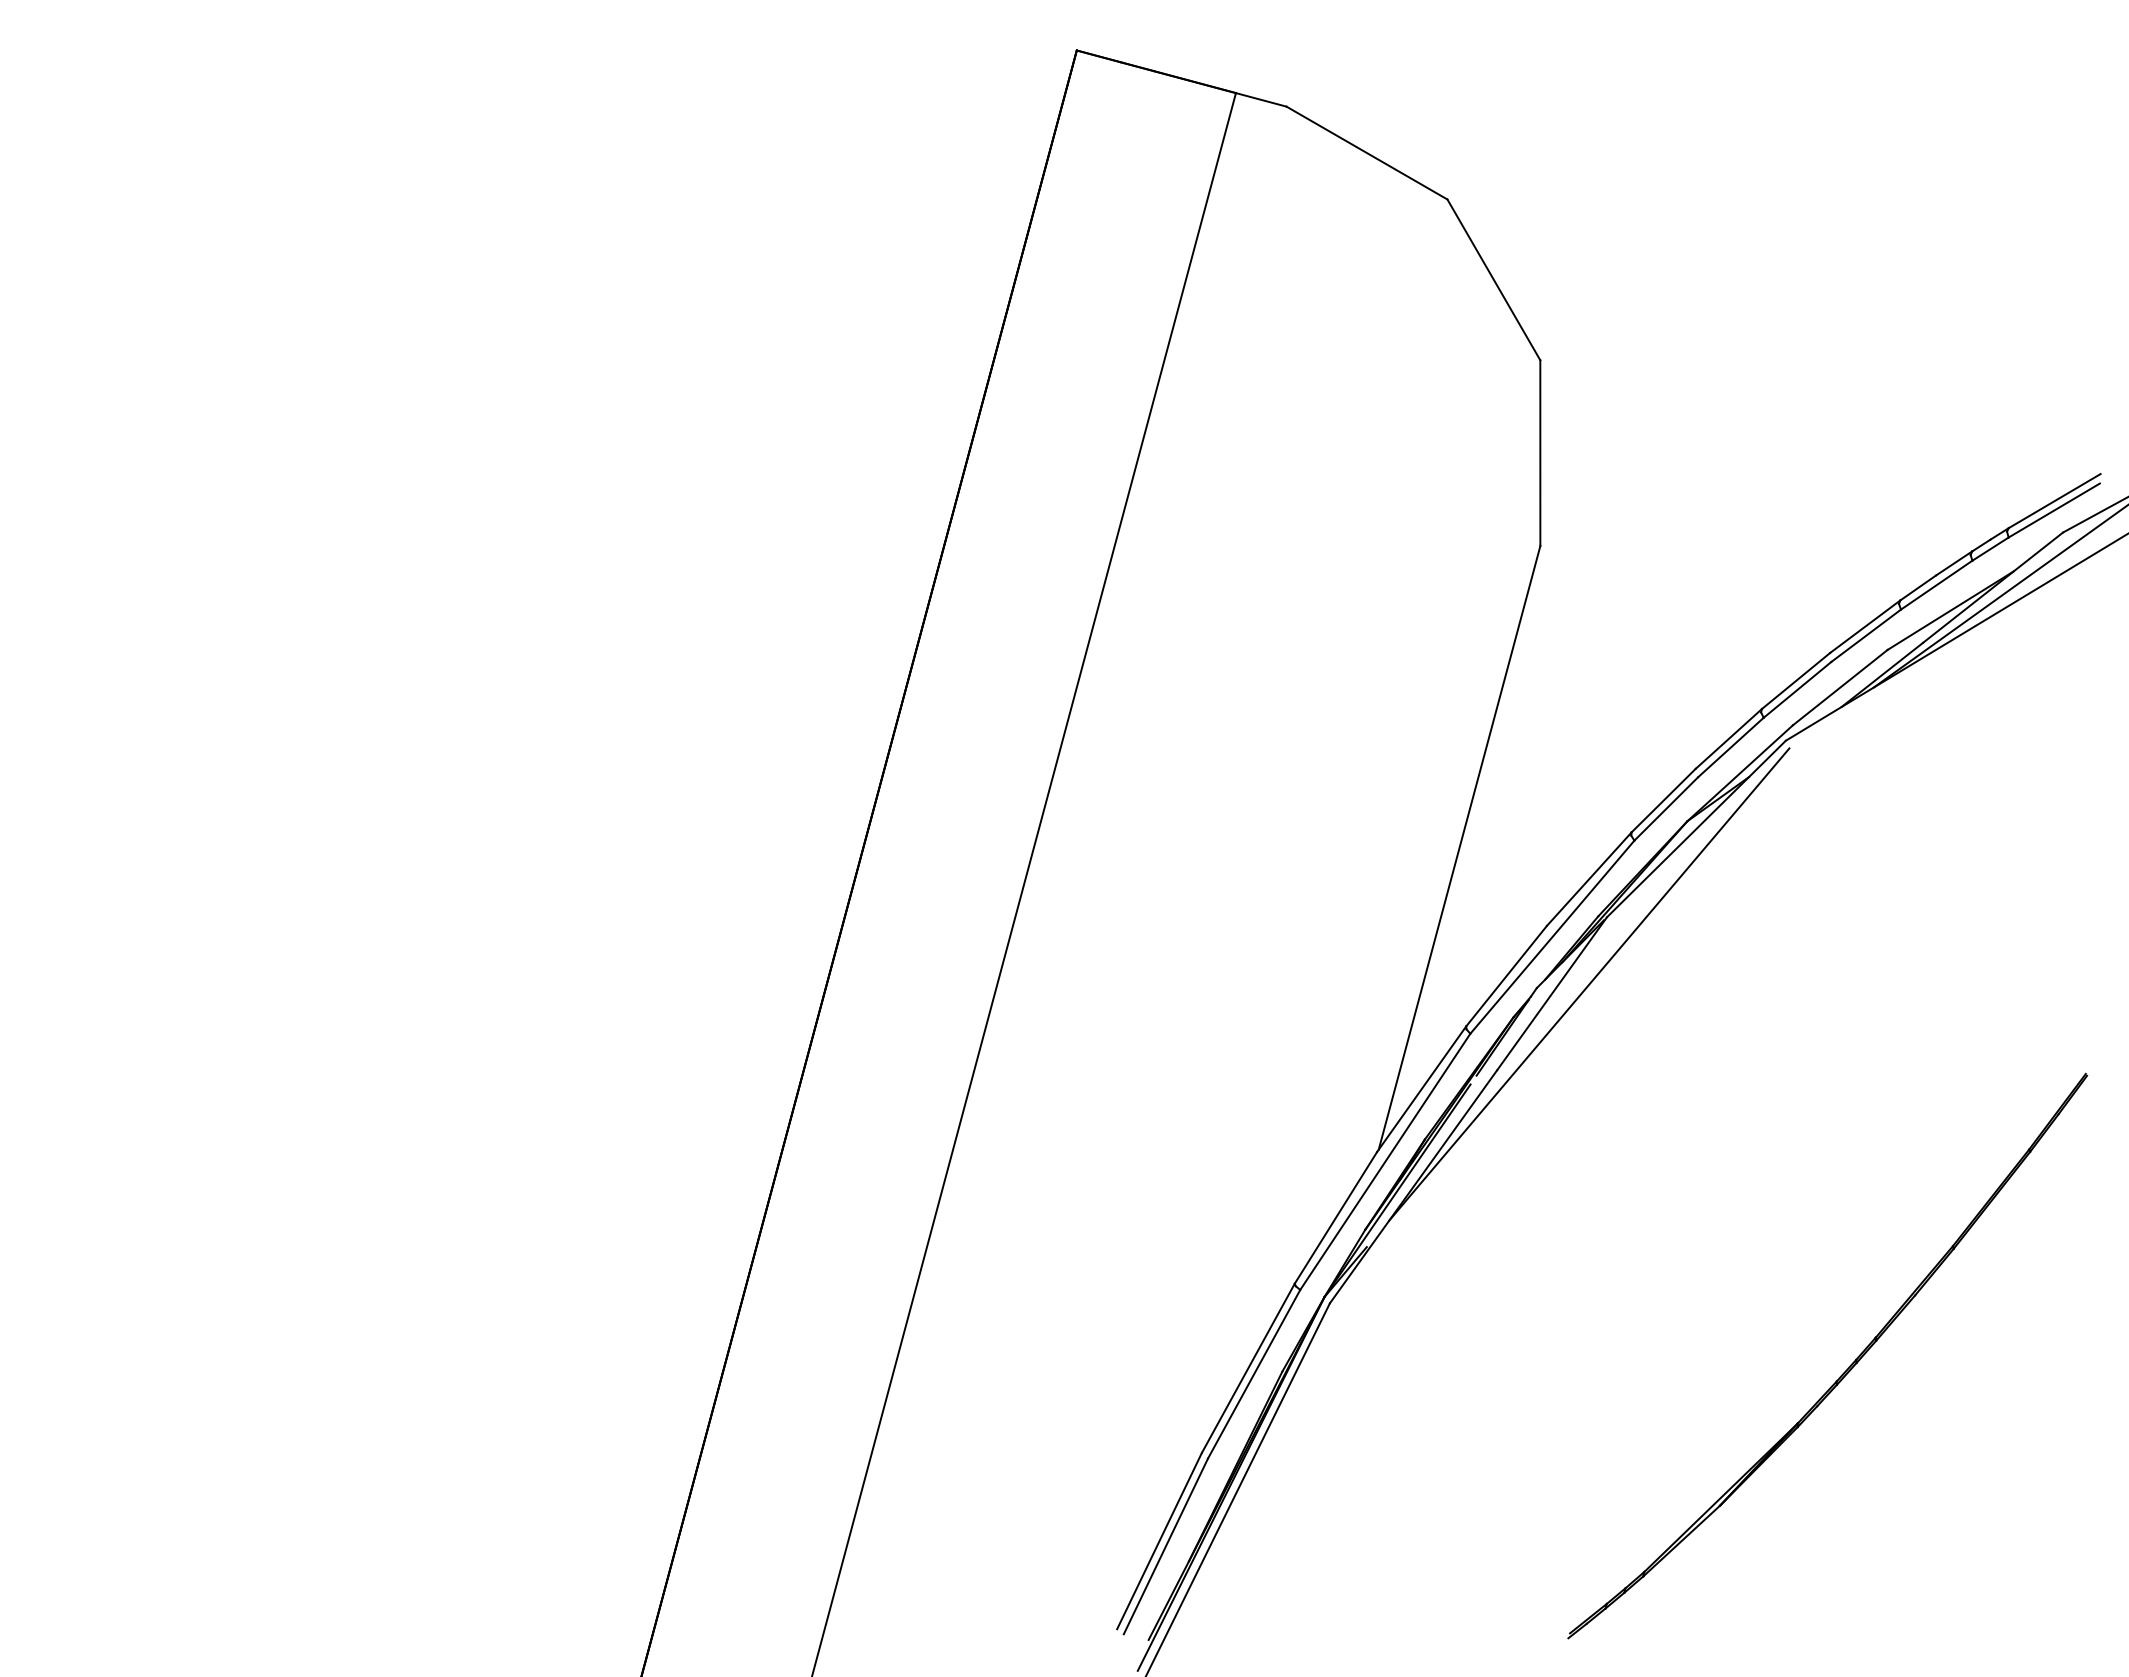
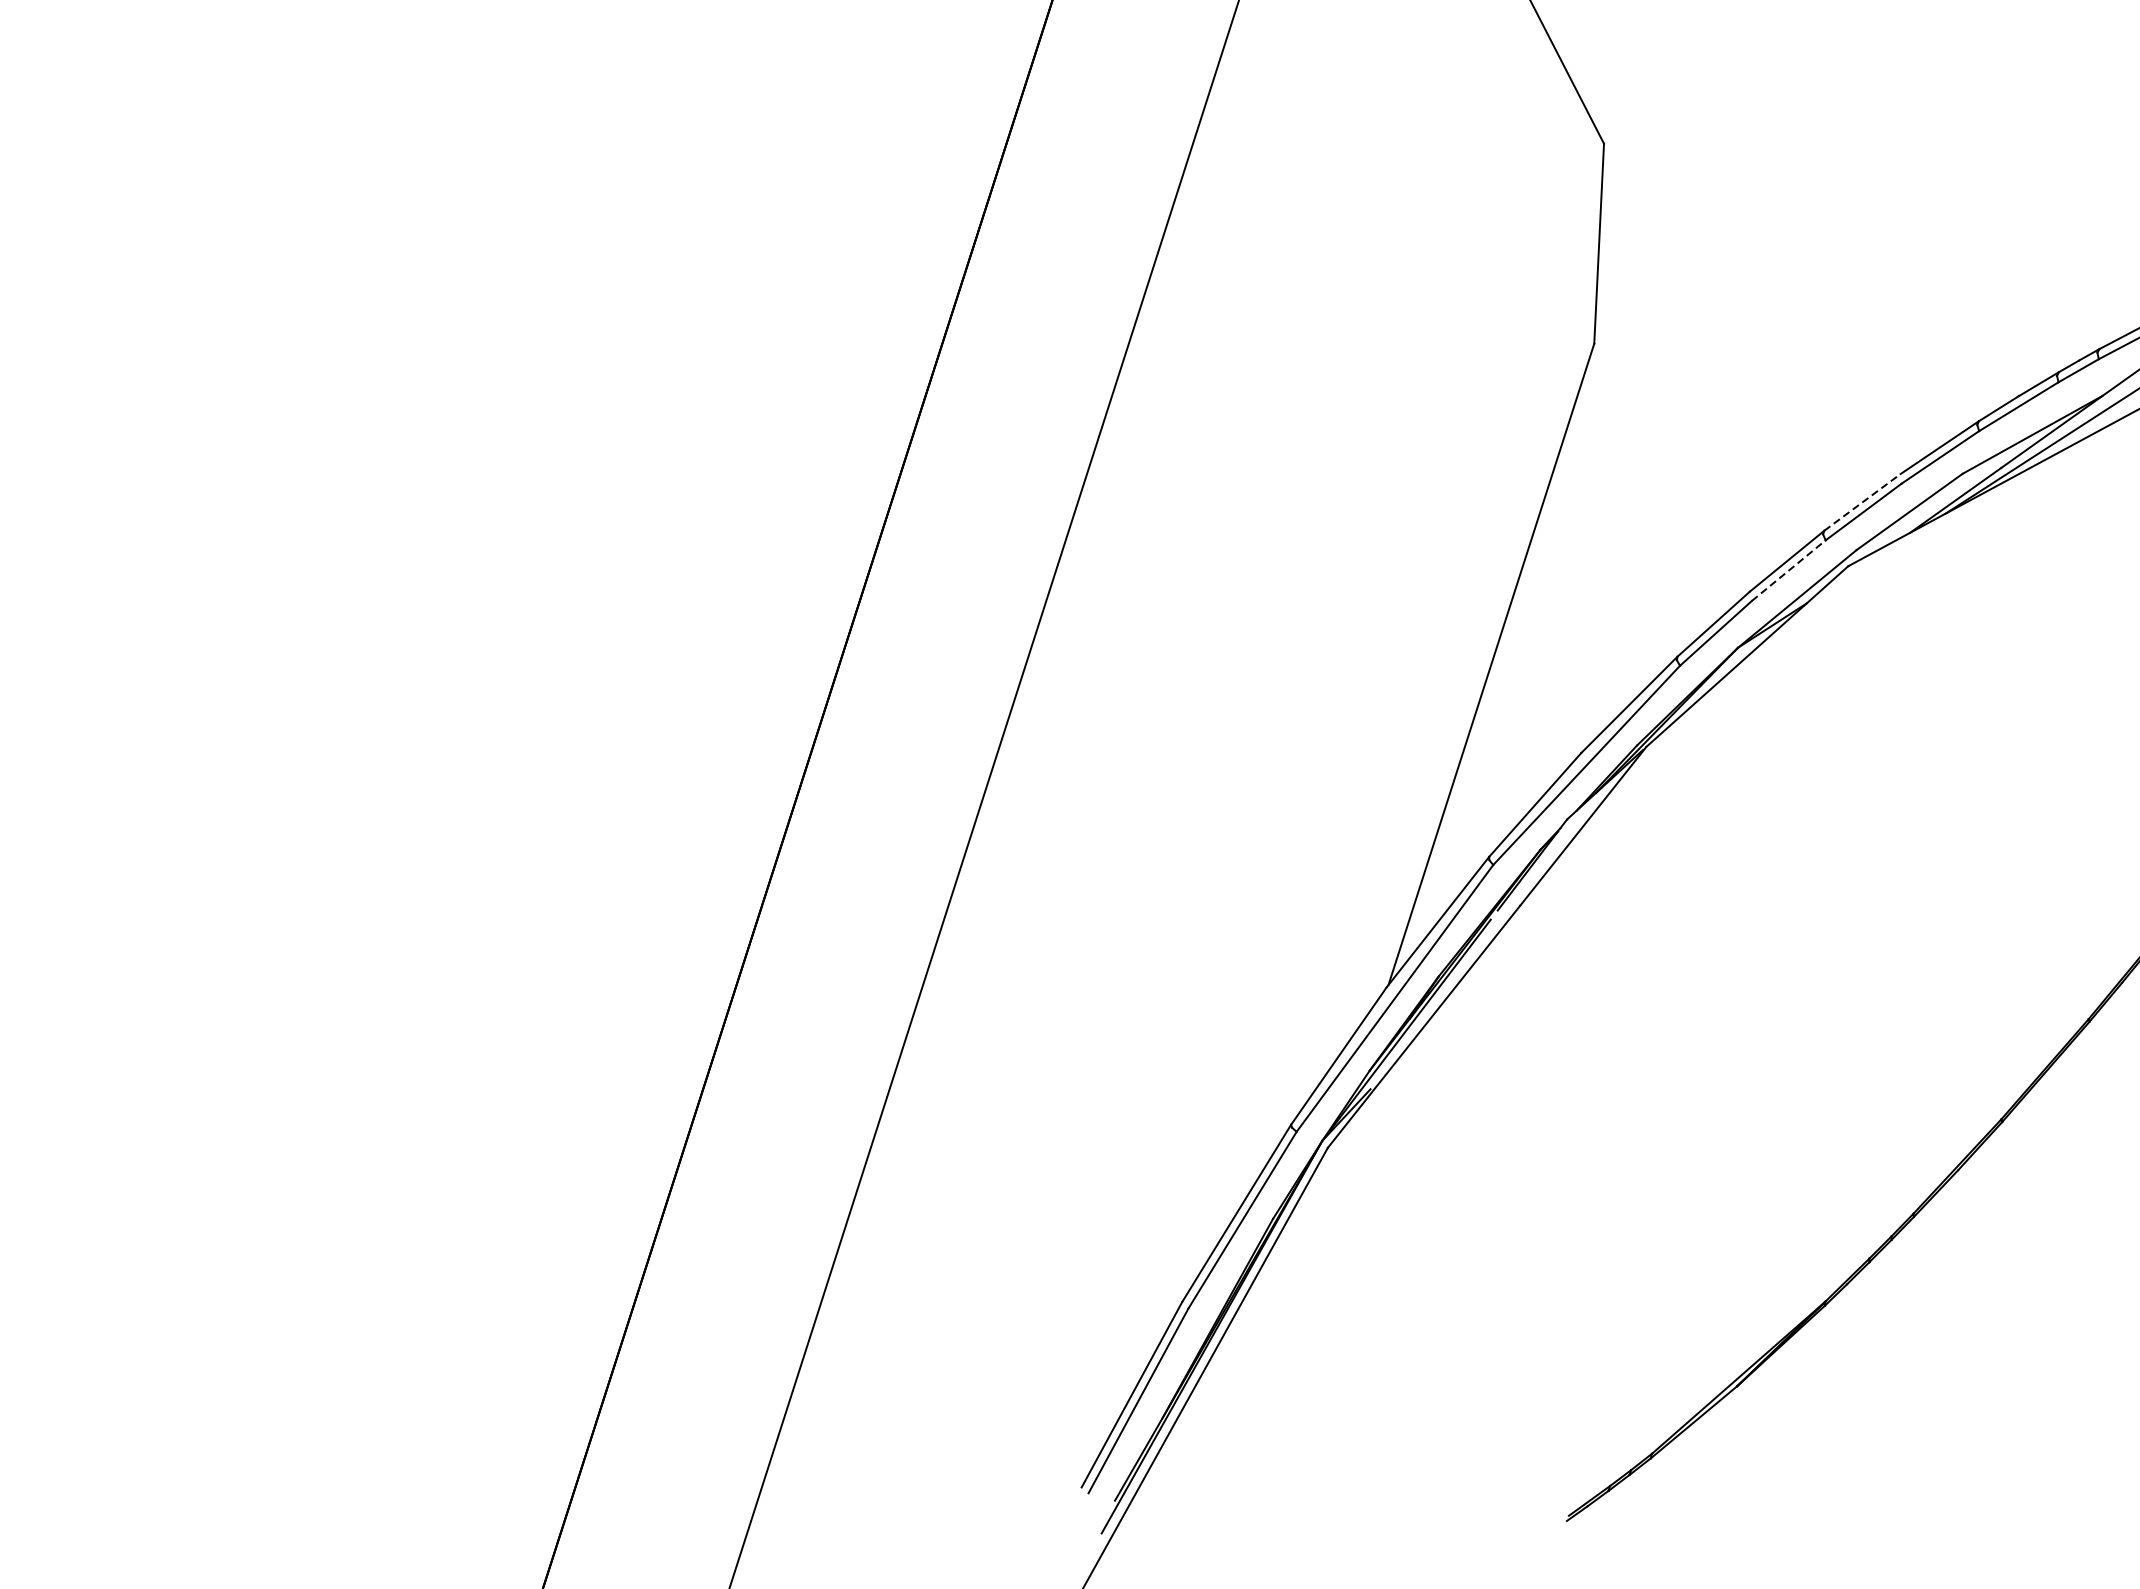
line: (1796, 680) -> (1862, 501), solid -> dashed
line: (1731, 747) -> (1789, 570), solid -> dashed
line: (1589, 984) -> (1624, 818), removed

